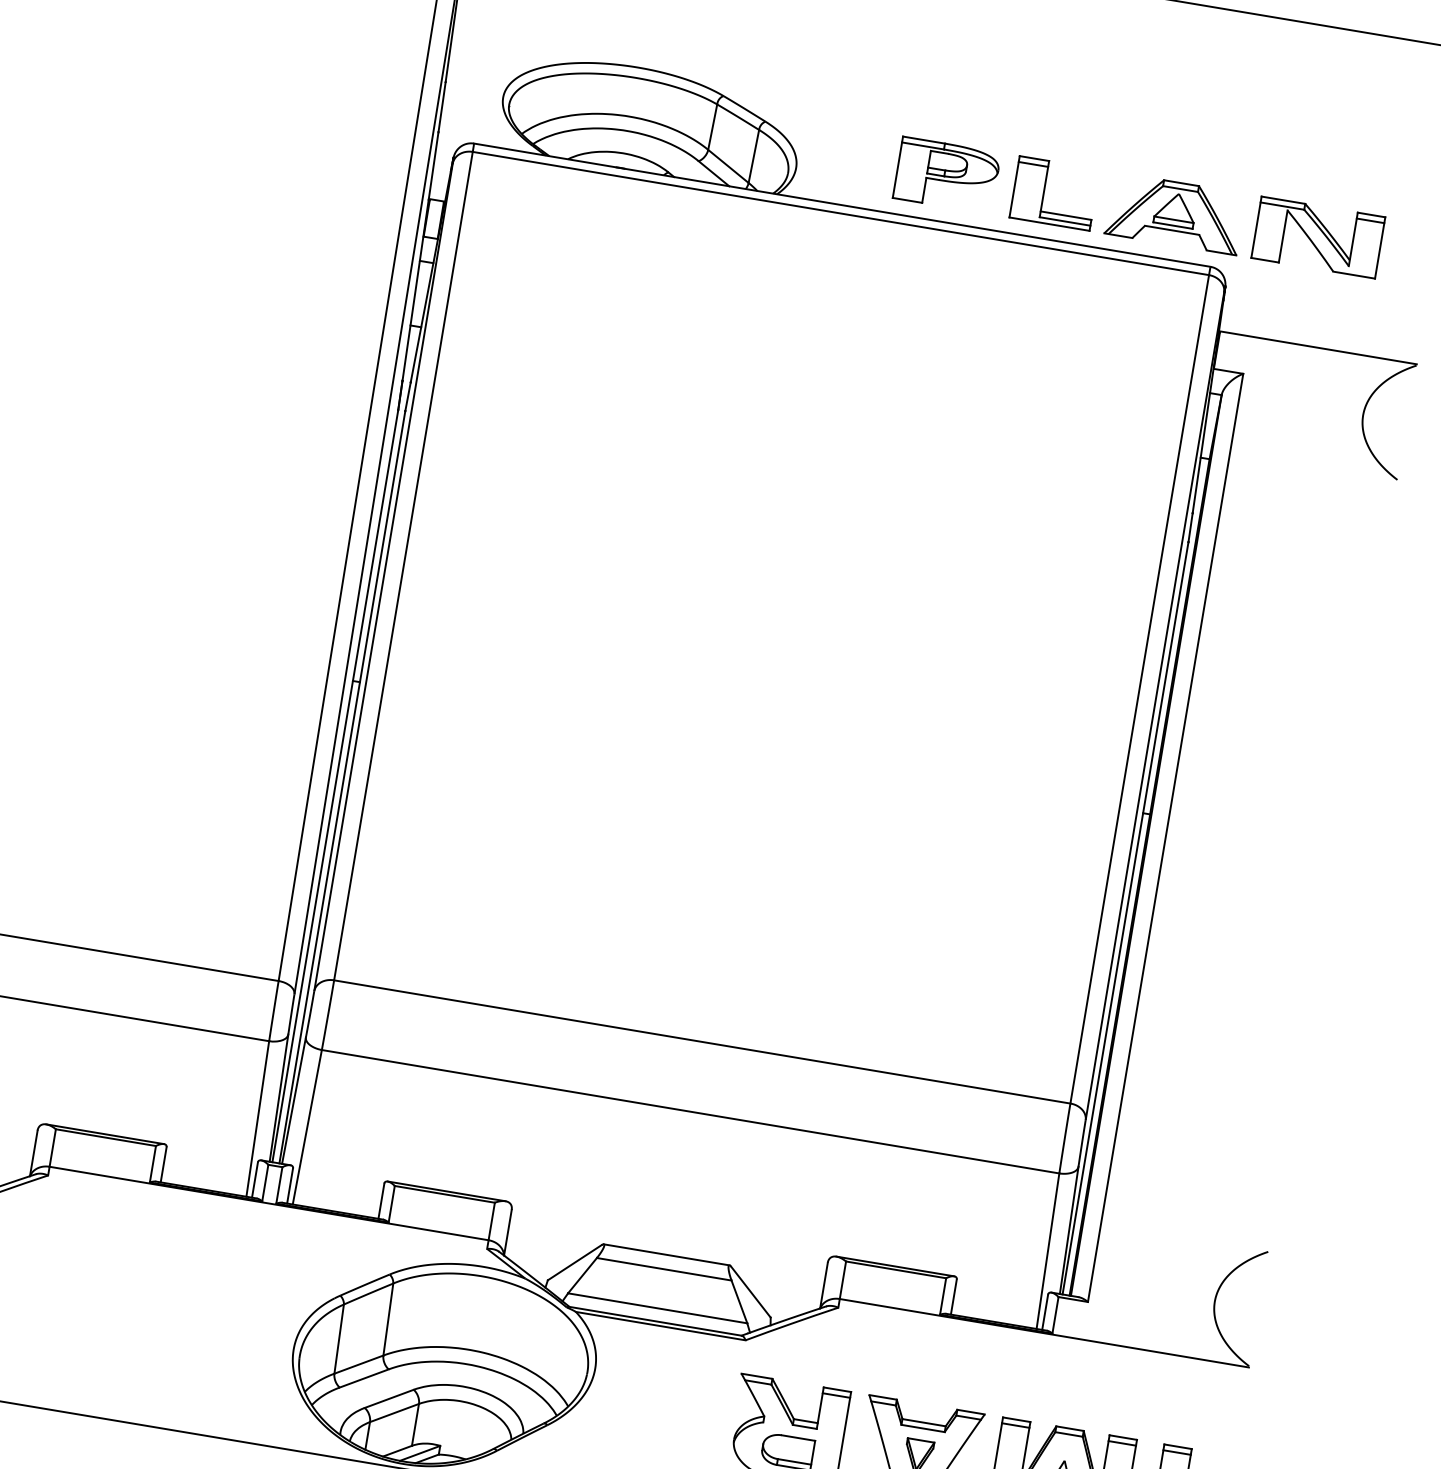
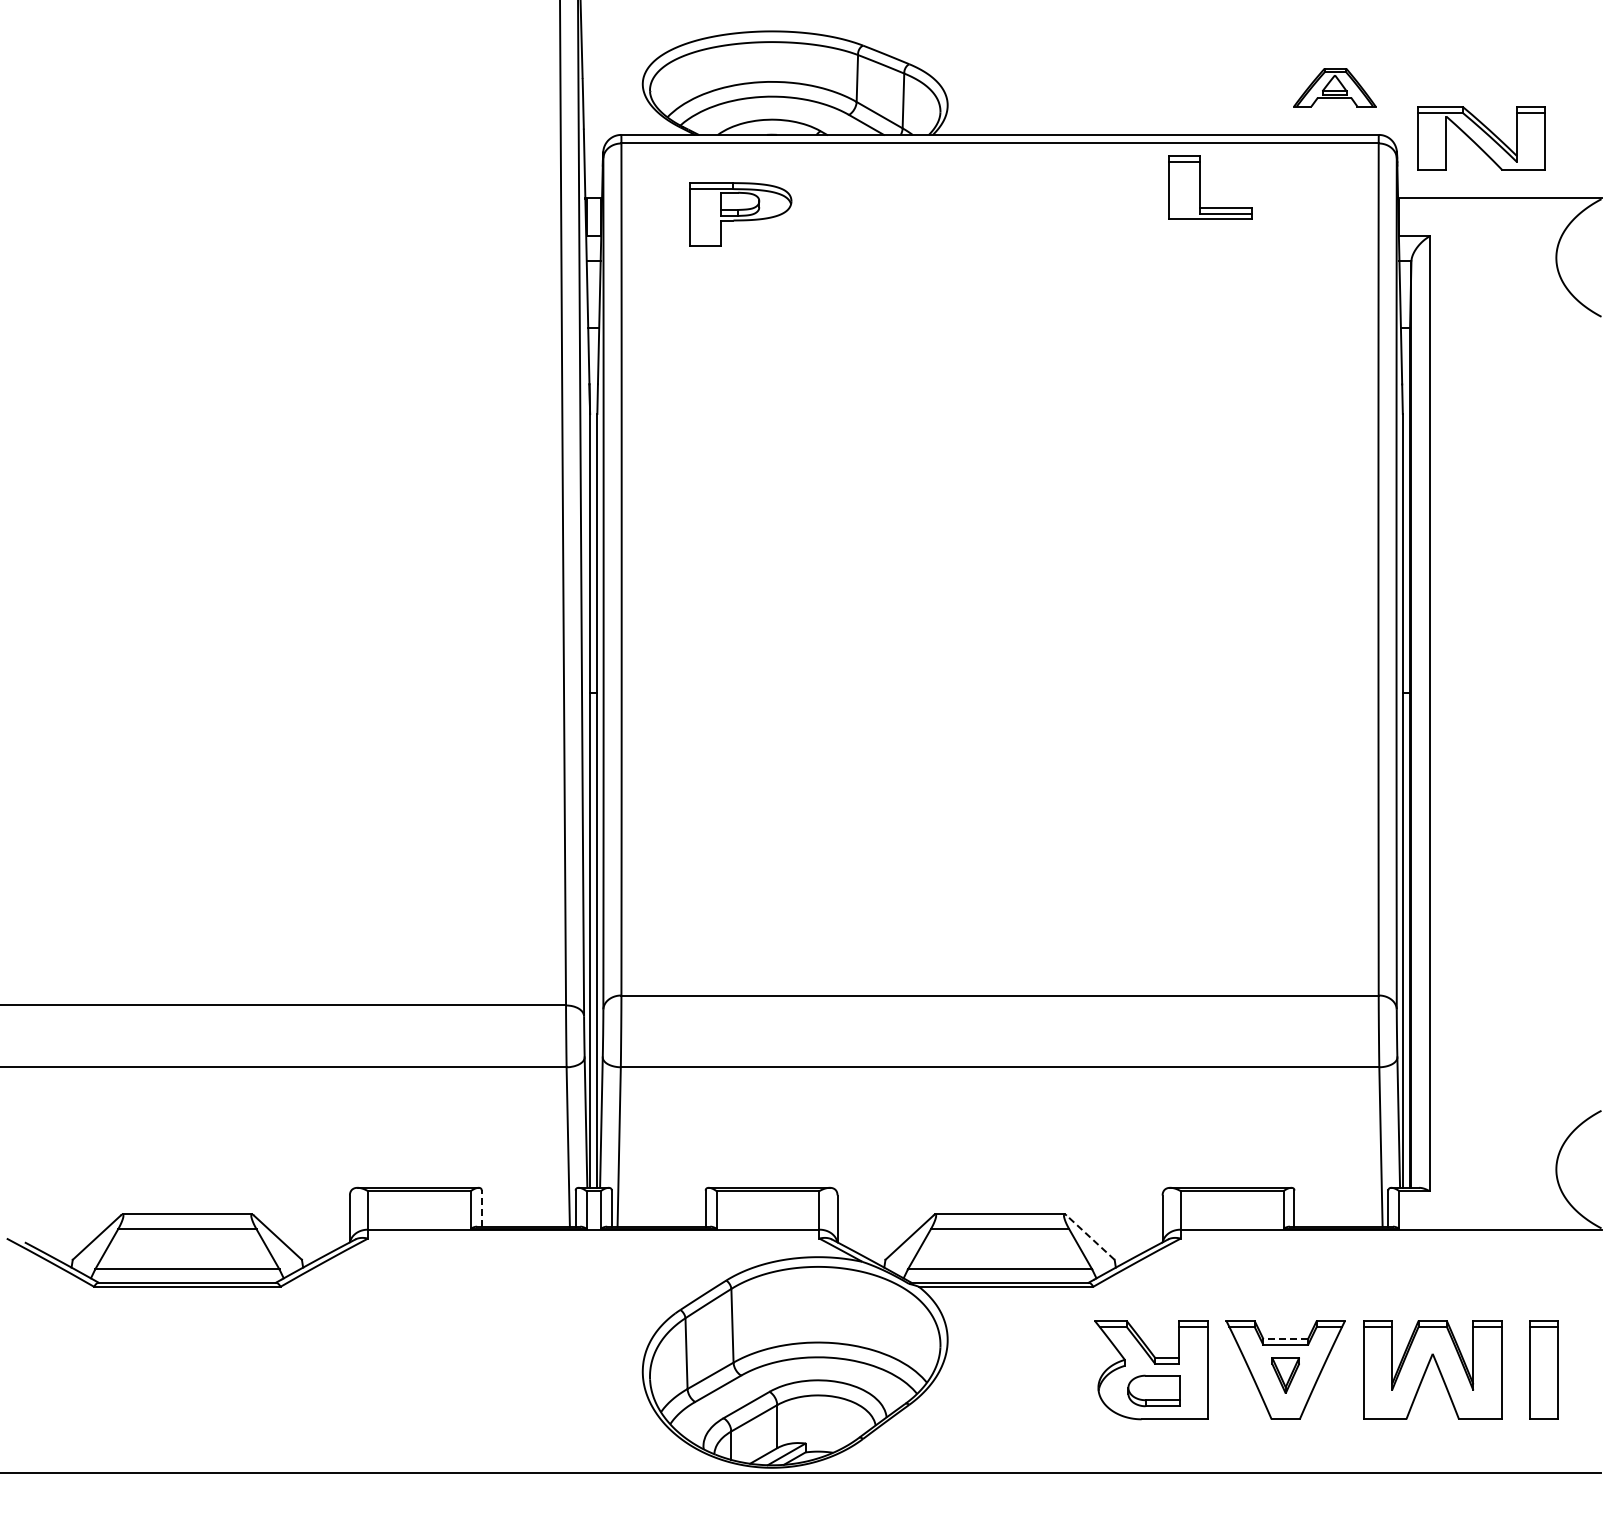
part: (946, 175) -> (740, 214), moved
part: (1044, 191) -> (1200, 187), moved
part: (1175, 213) -> (1334, 87), size x0.6
part: (1318, 237) -> (1481, 138), moved
line: (163, 1164) -> (481, 1208), solid -> dashed
line: (750, 1291) -> (1090, 1237), solid -> dashed
line: (923, 1422) -> (1285, 1339), solid -> dashed

